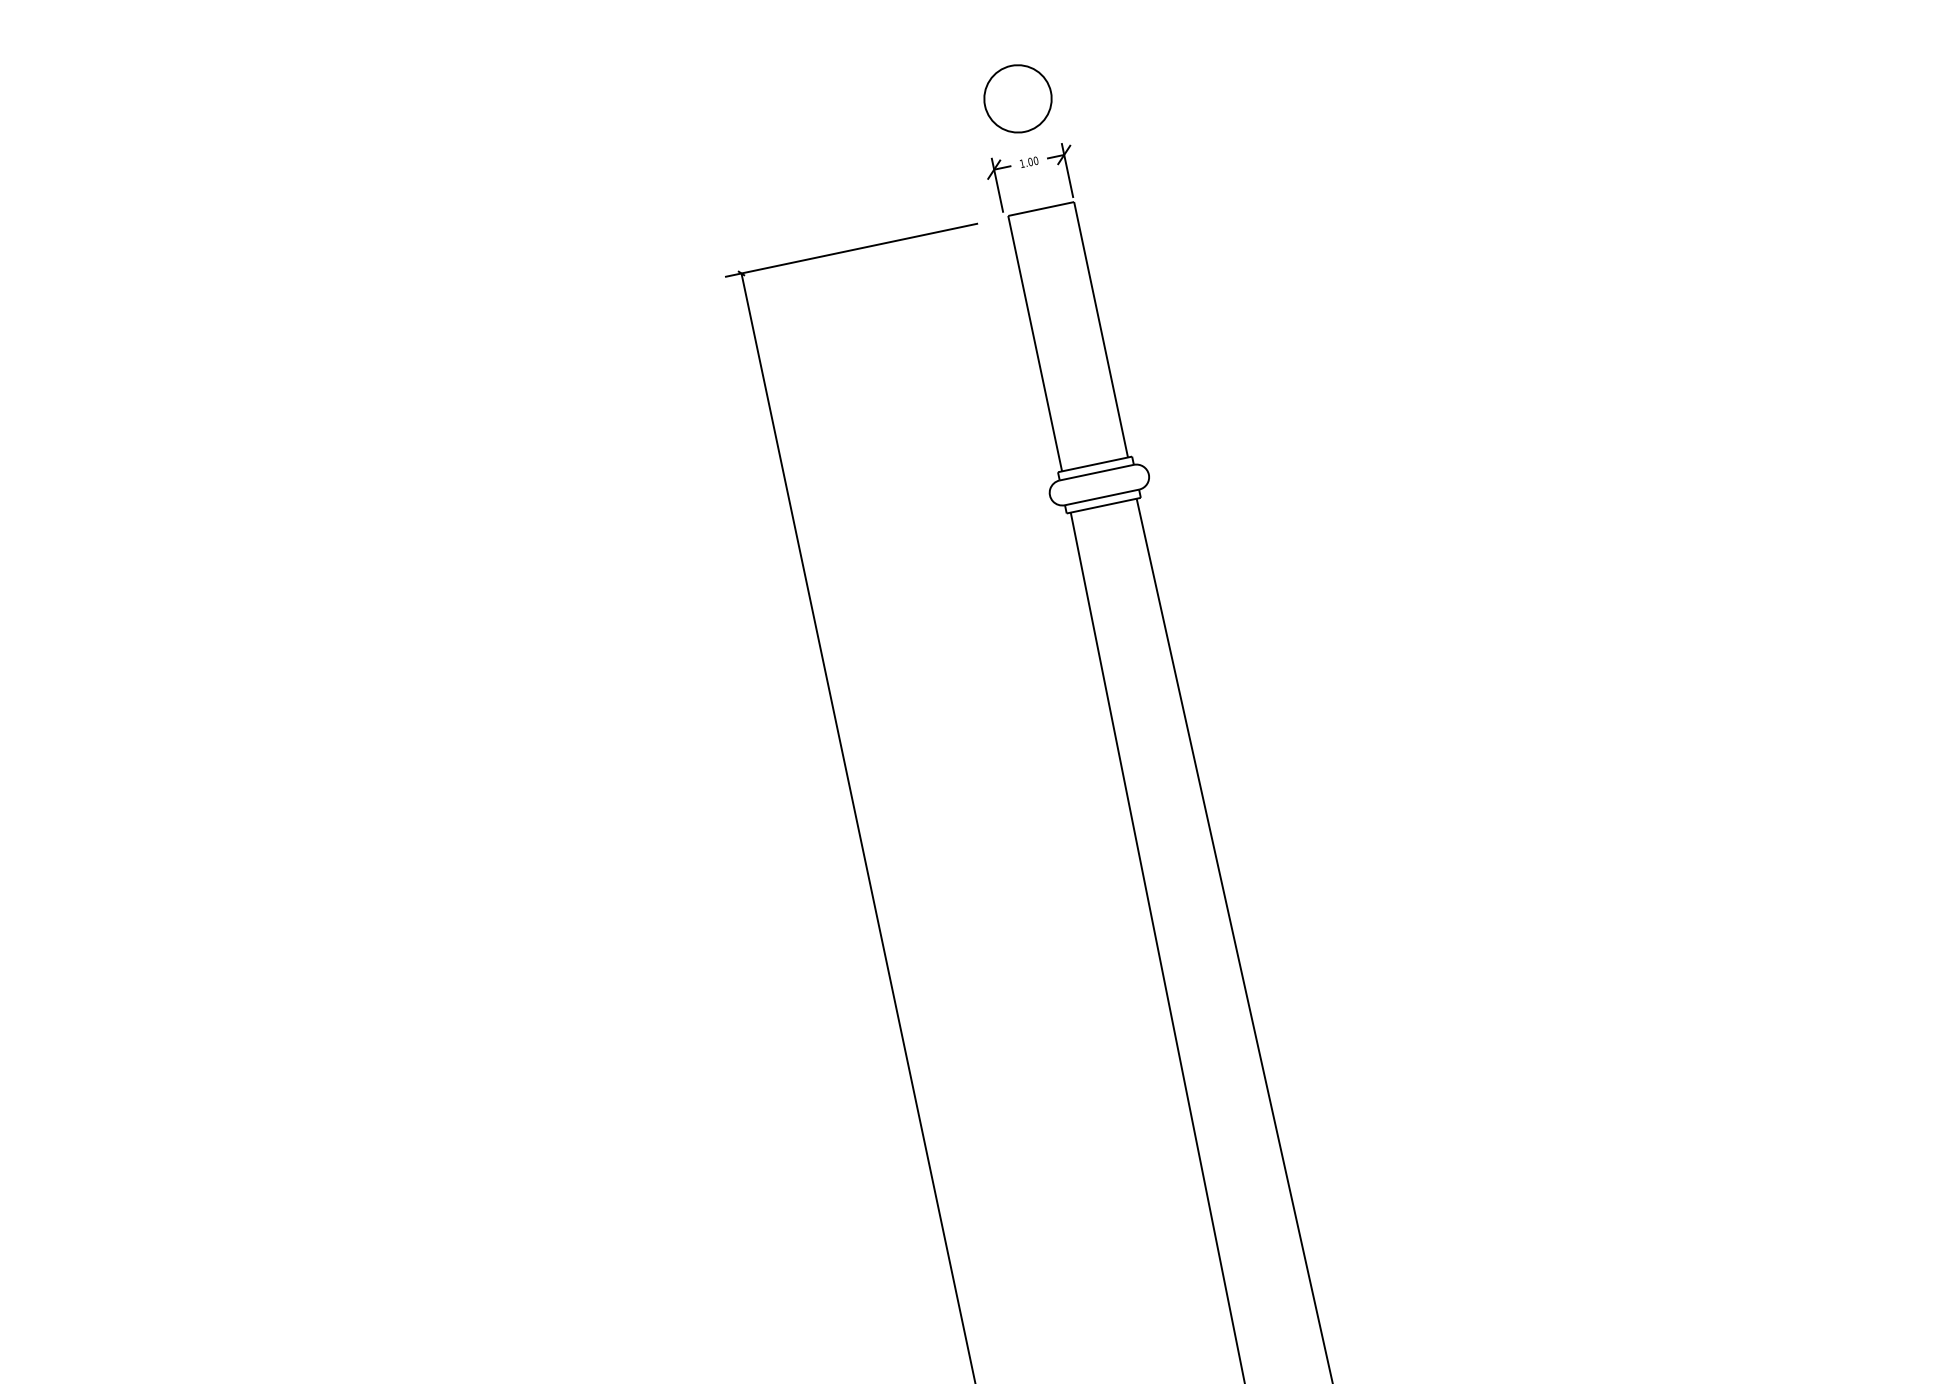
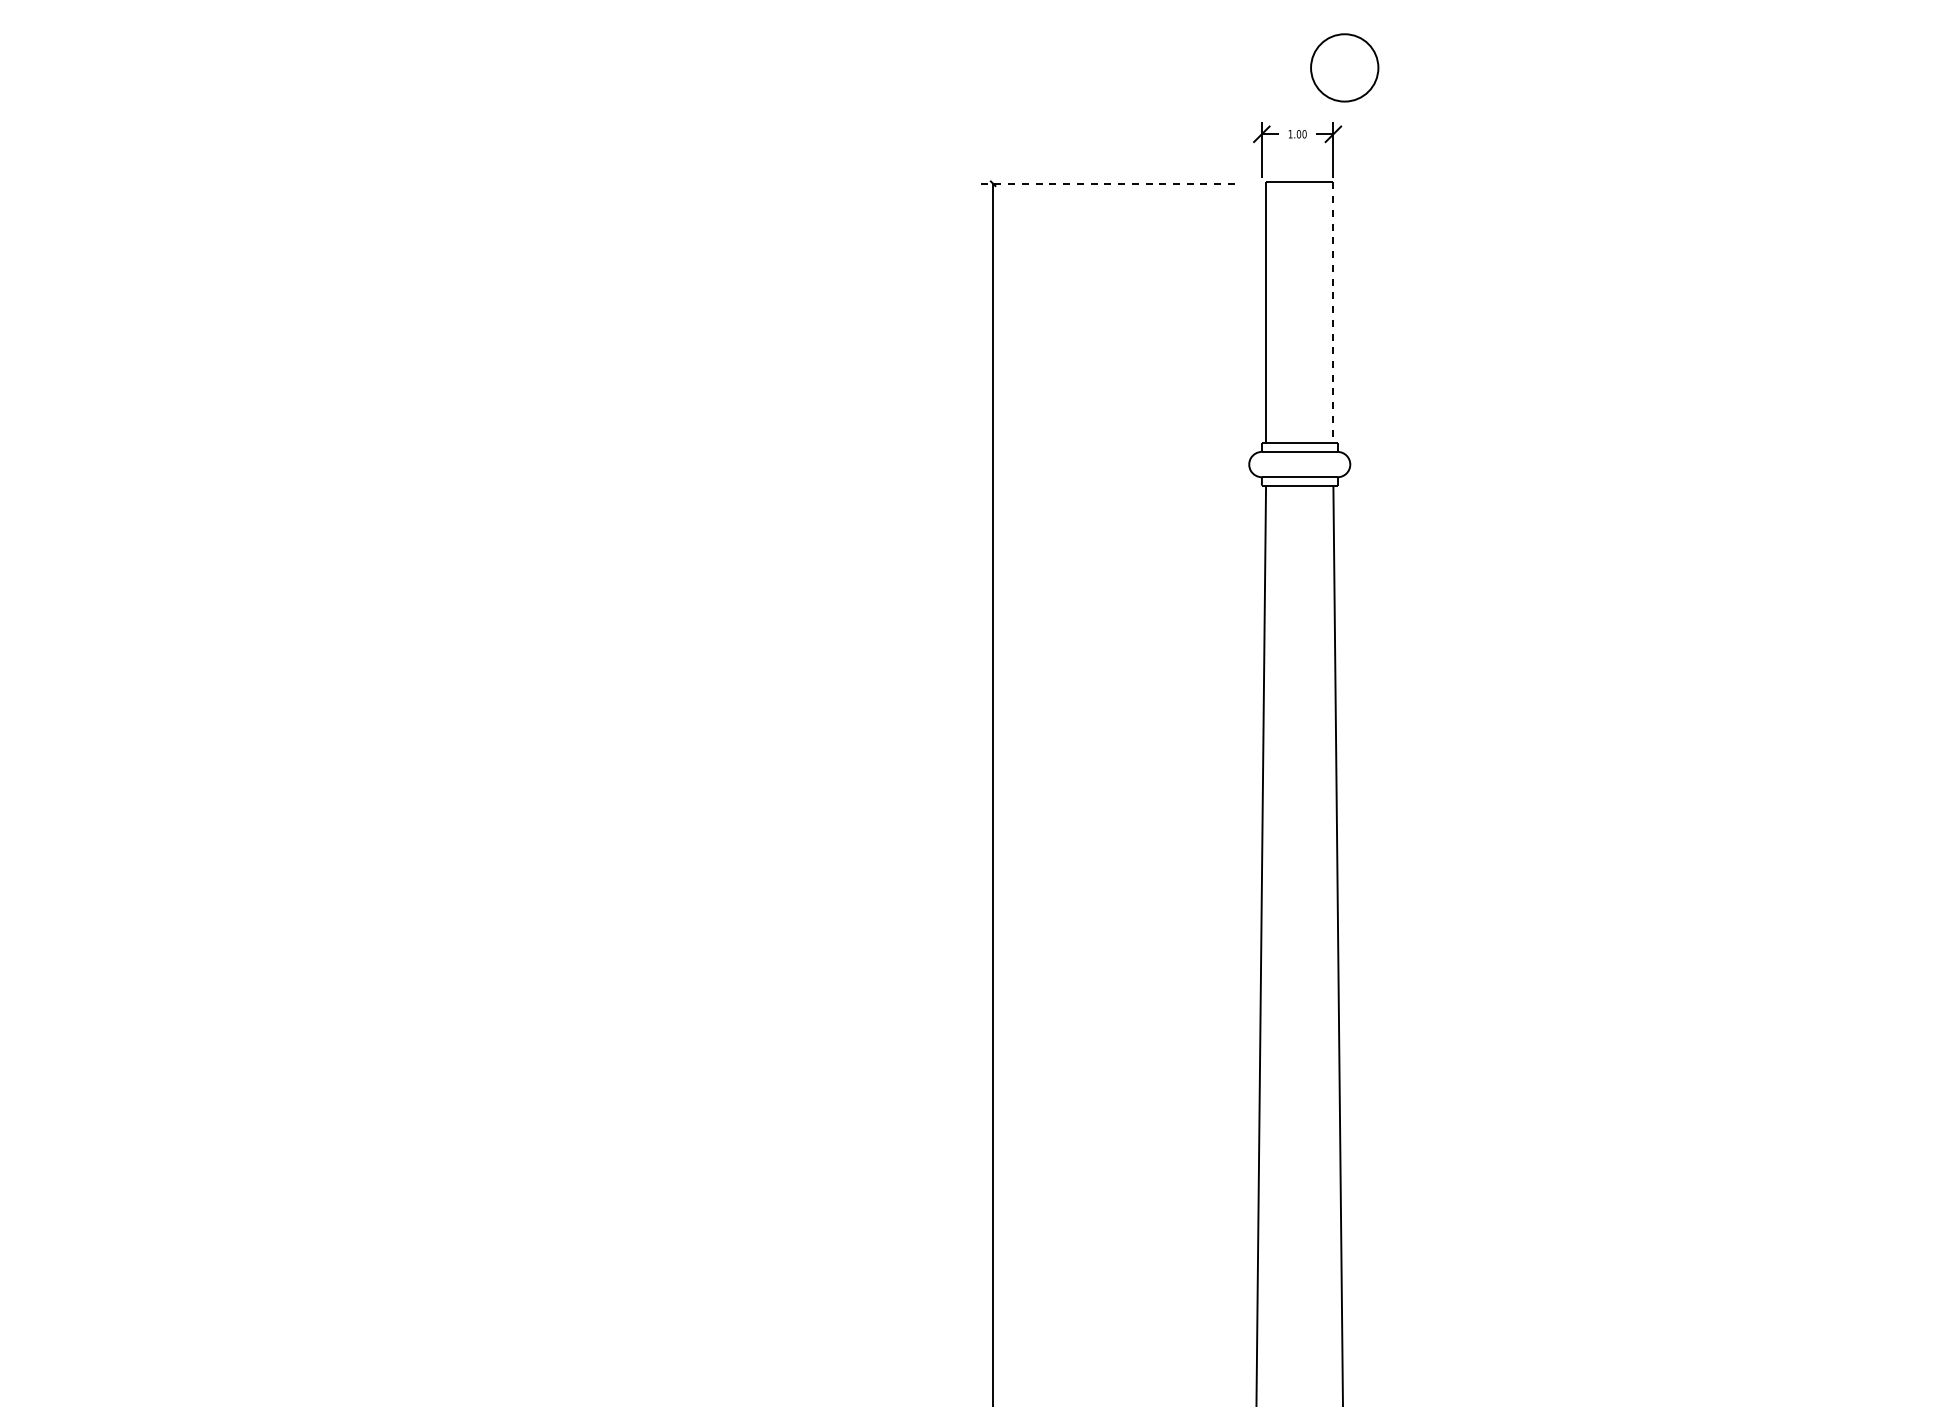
circle: (1017, 98) -> (1344, 67), moved
line: (851, 250) -> (1105, 183), solid -> dashed
line: (1101, 329) -> (1333, 312), solid -> dashed

